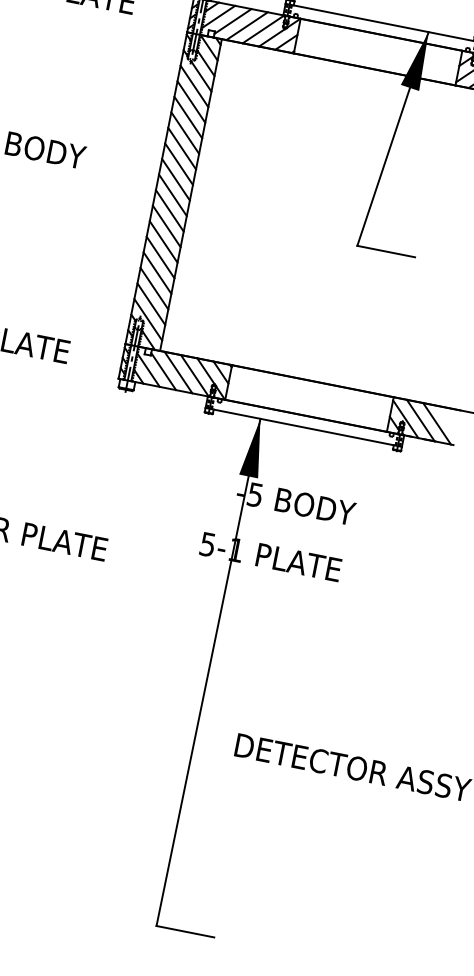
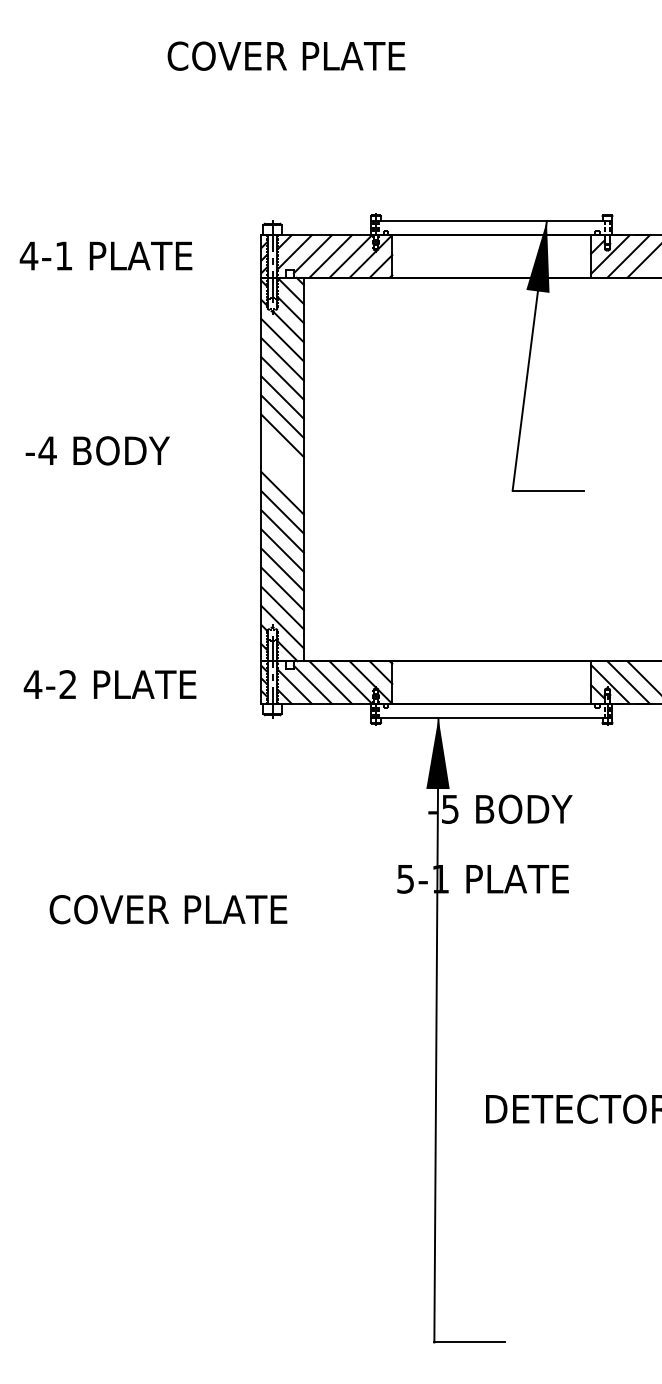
line: (176, 179) -> (282, 454), removed
line: (172, 194) -> (282, 473), removed

